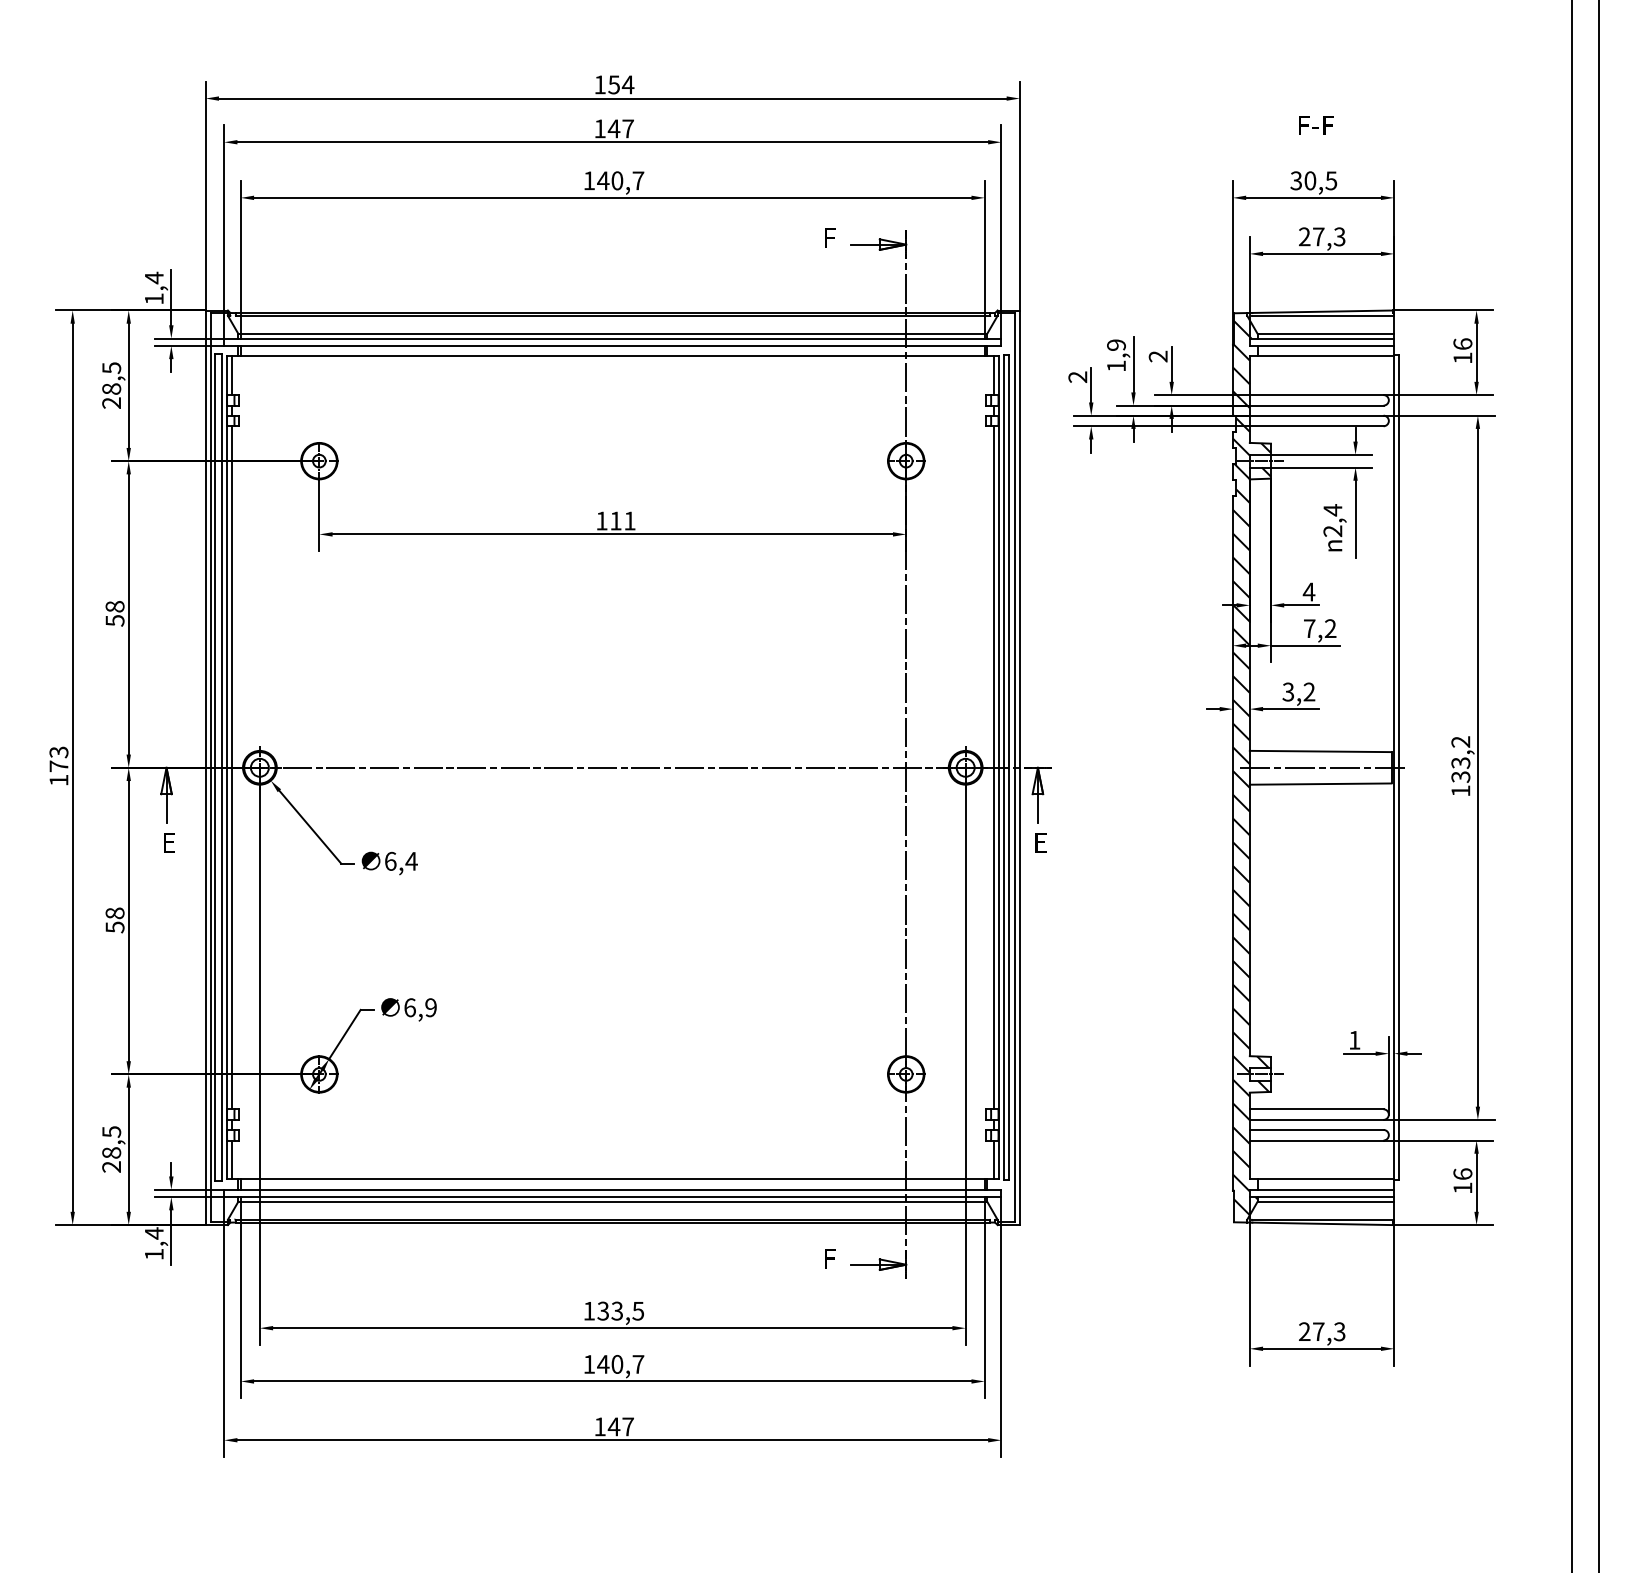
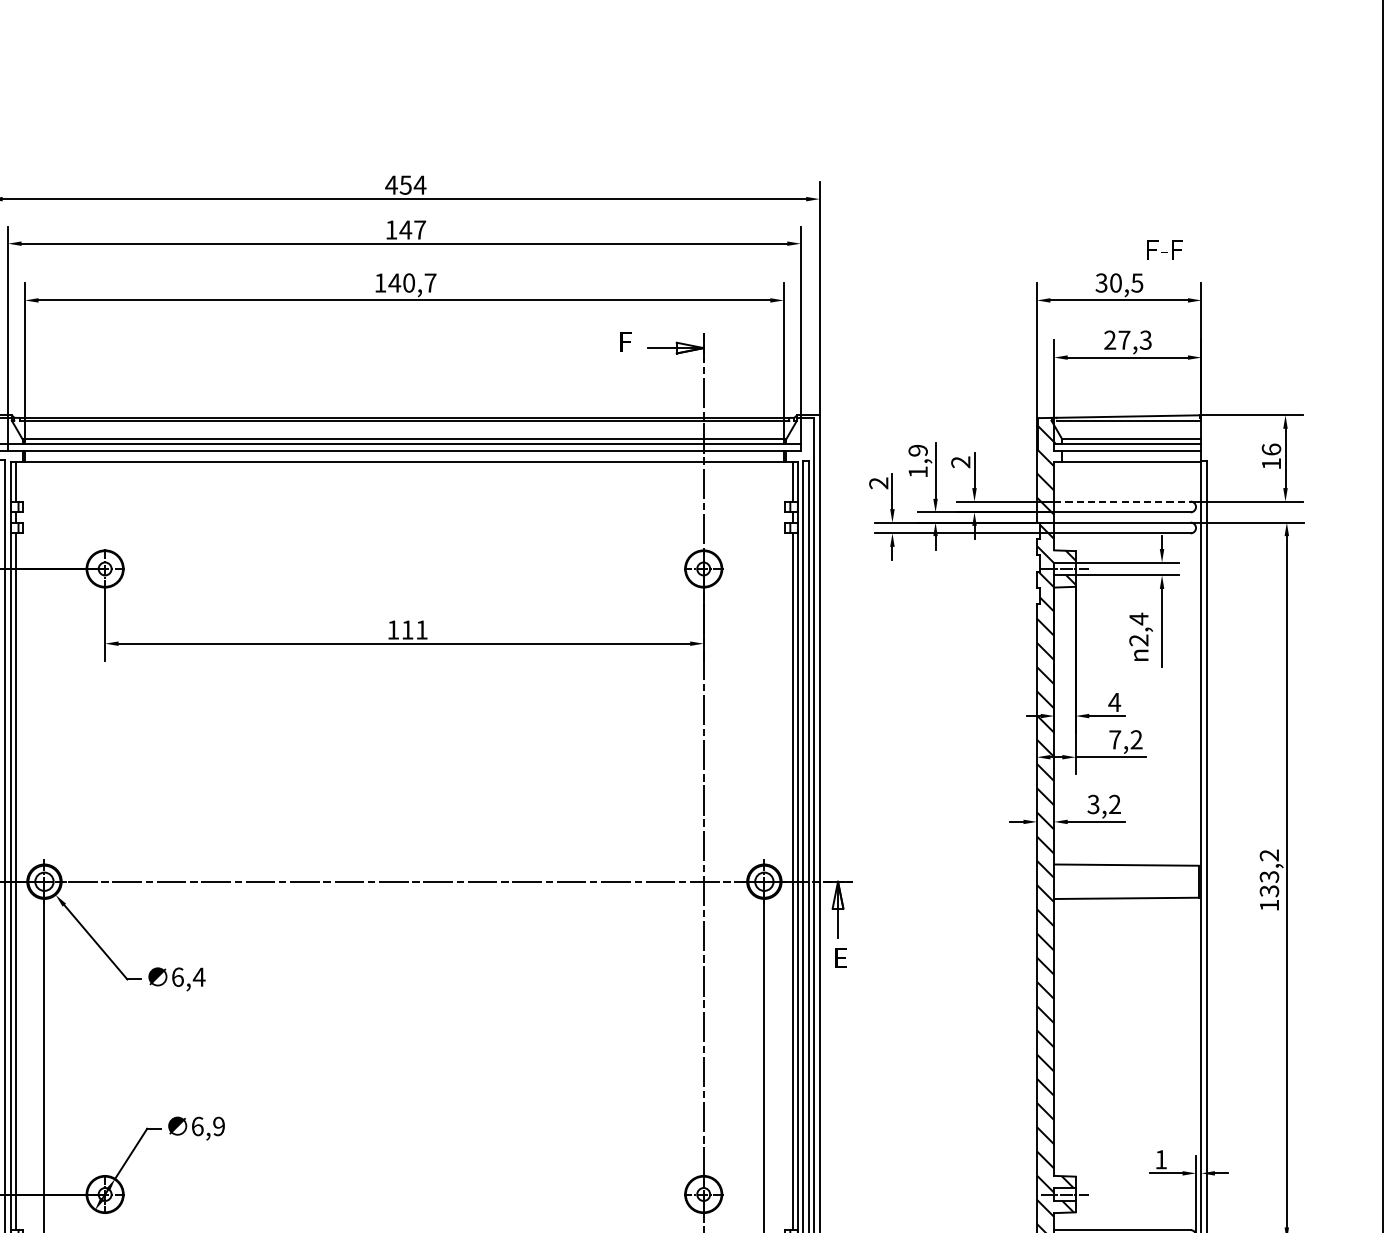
text: (599, 84) -> (390, 184), 154 -> 454
text: (1316, 125) -> (1165, 250), moved
line: (1316, 395) -> (1122, 502), solid -> dashed
line: (1320, 767) -> (1126, 881), removed

